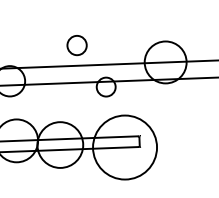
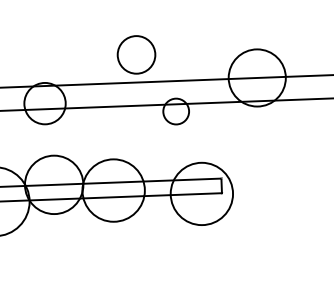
circle: (77, 45) -> (136, 54), size x1.43
circle: (124, 147) -> (201, 193), size x0.71

